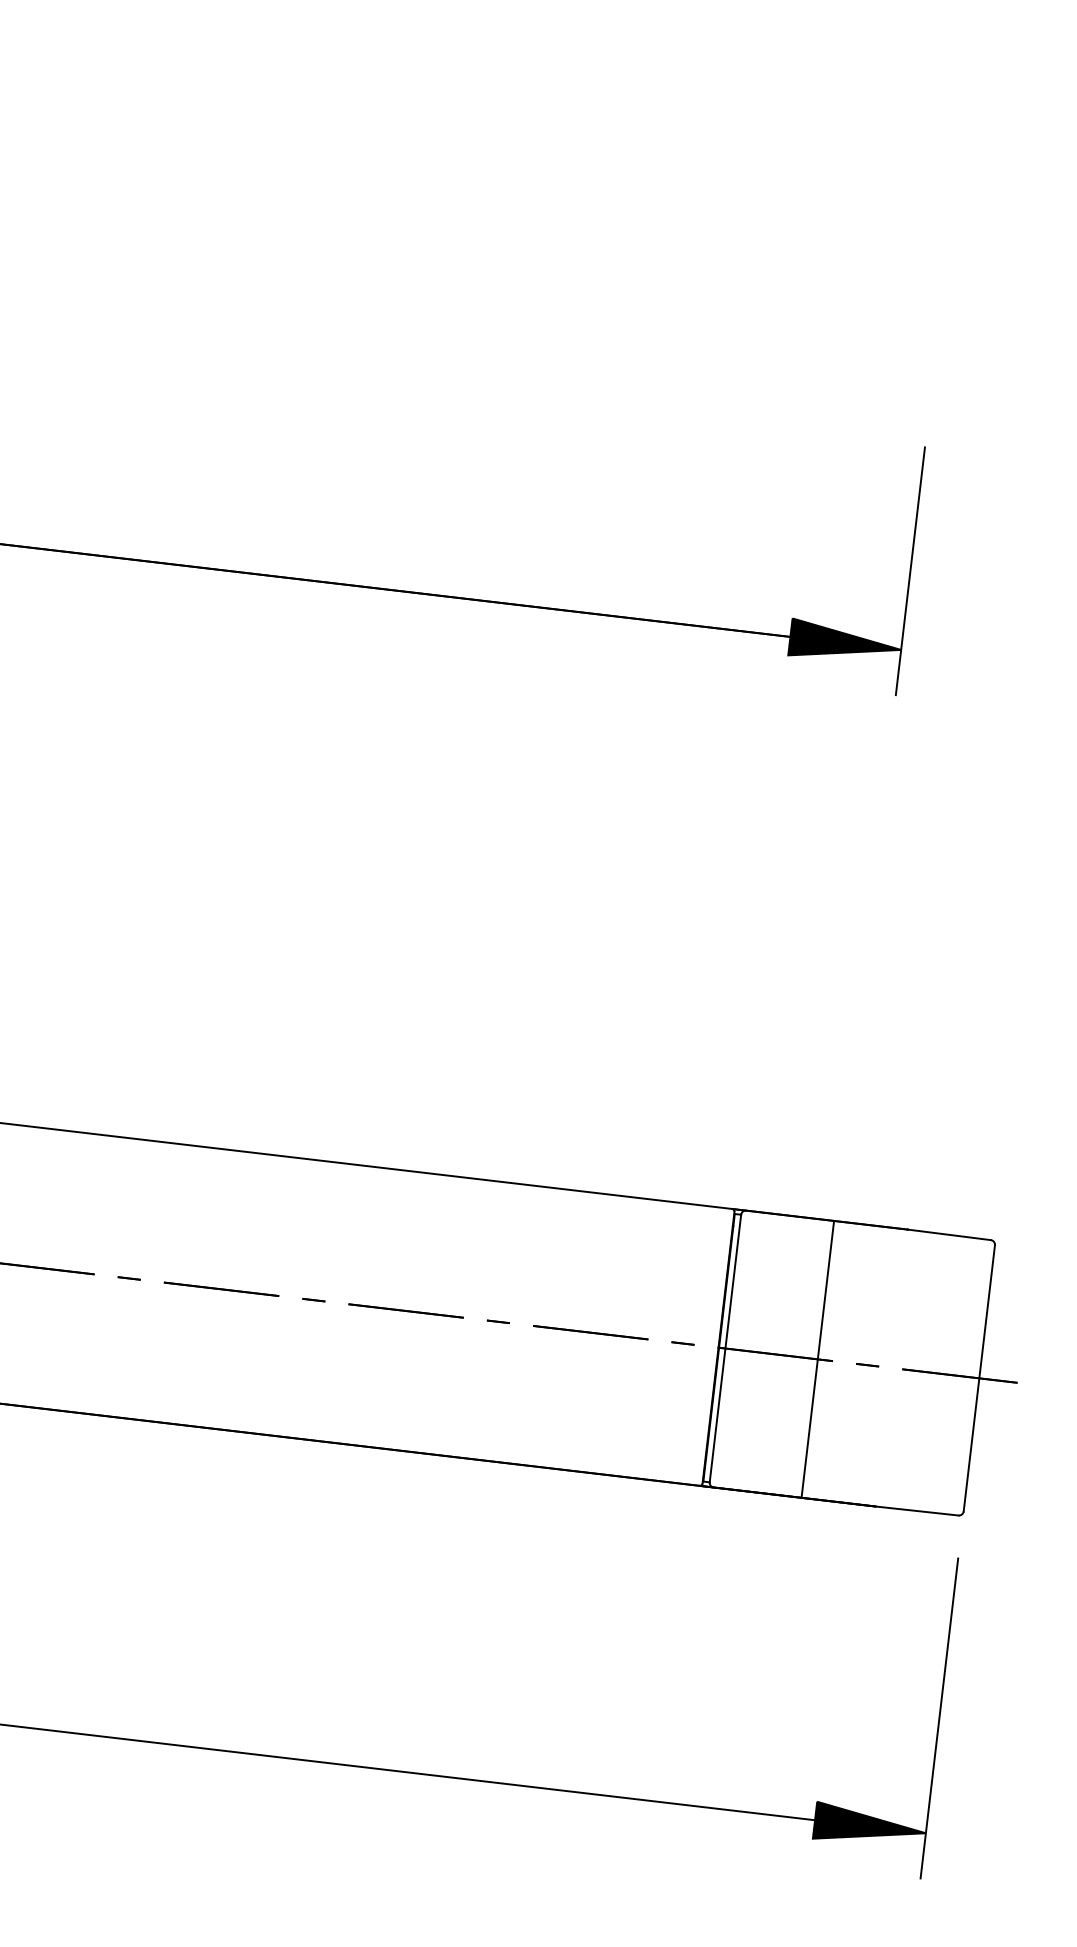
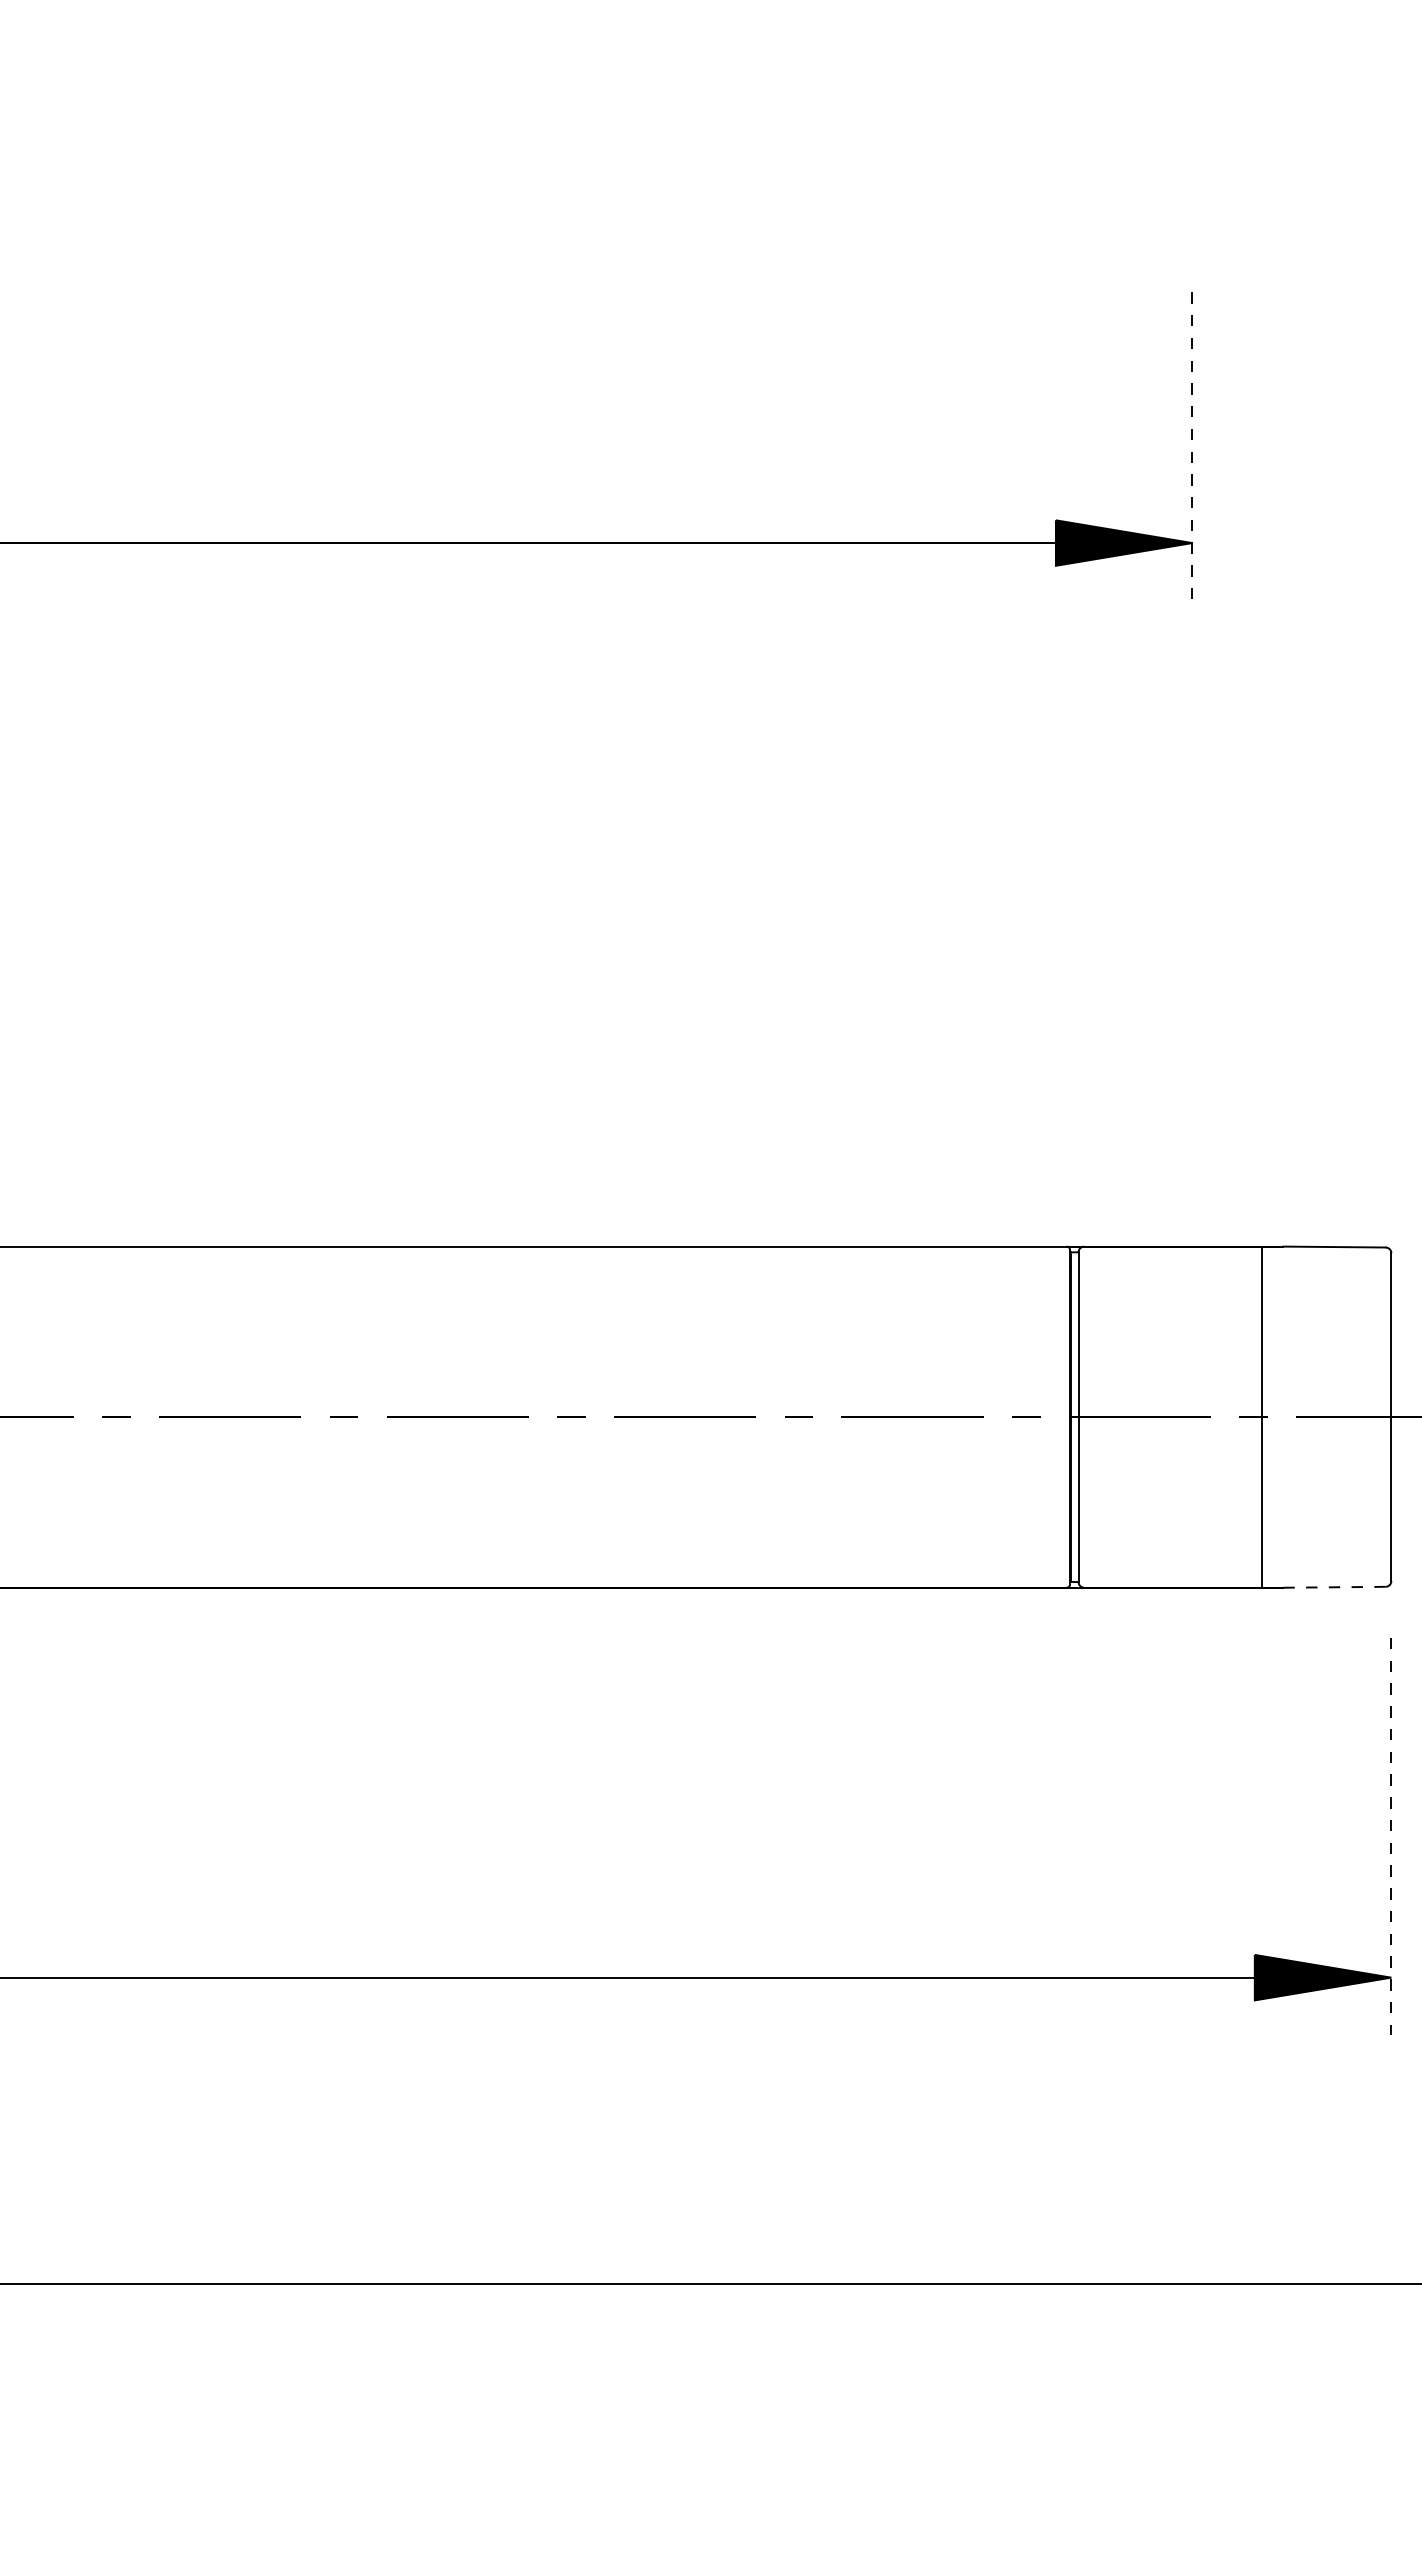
line: (910, 571) -> (1192, 446), solid -> dashed
line: (817, 1358) -> (1262, 1416), moved
line: (916, 1511) -> (1334, 1587), solid -> dashed
line: (939, 1718) -> (1391, 1836), solid -> dashed

